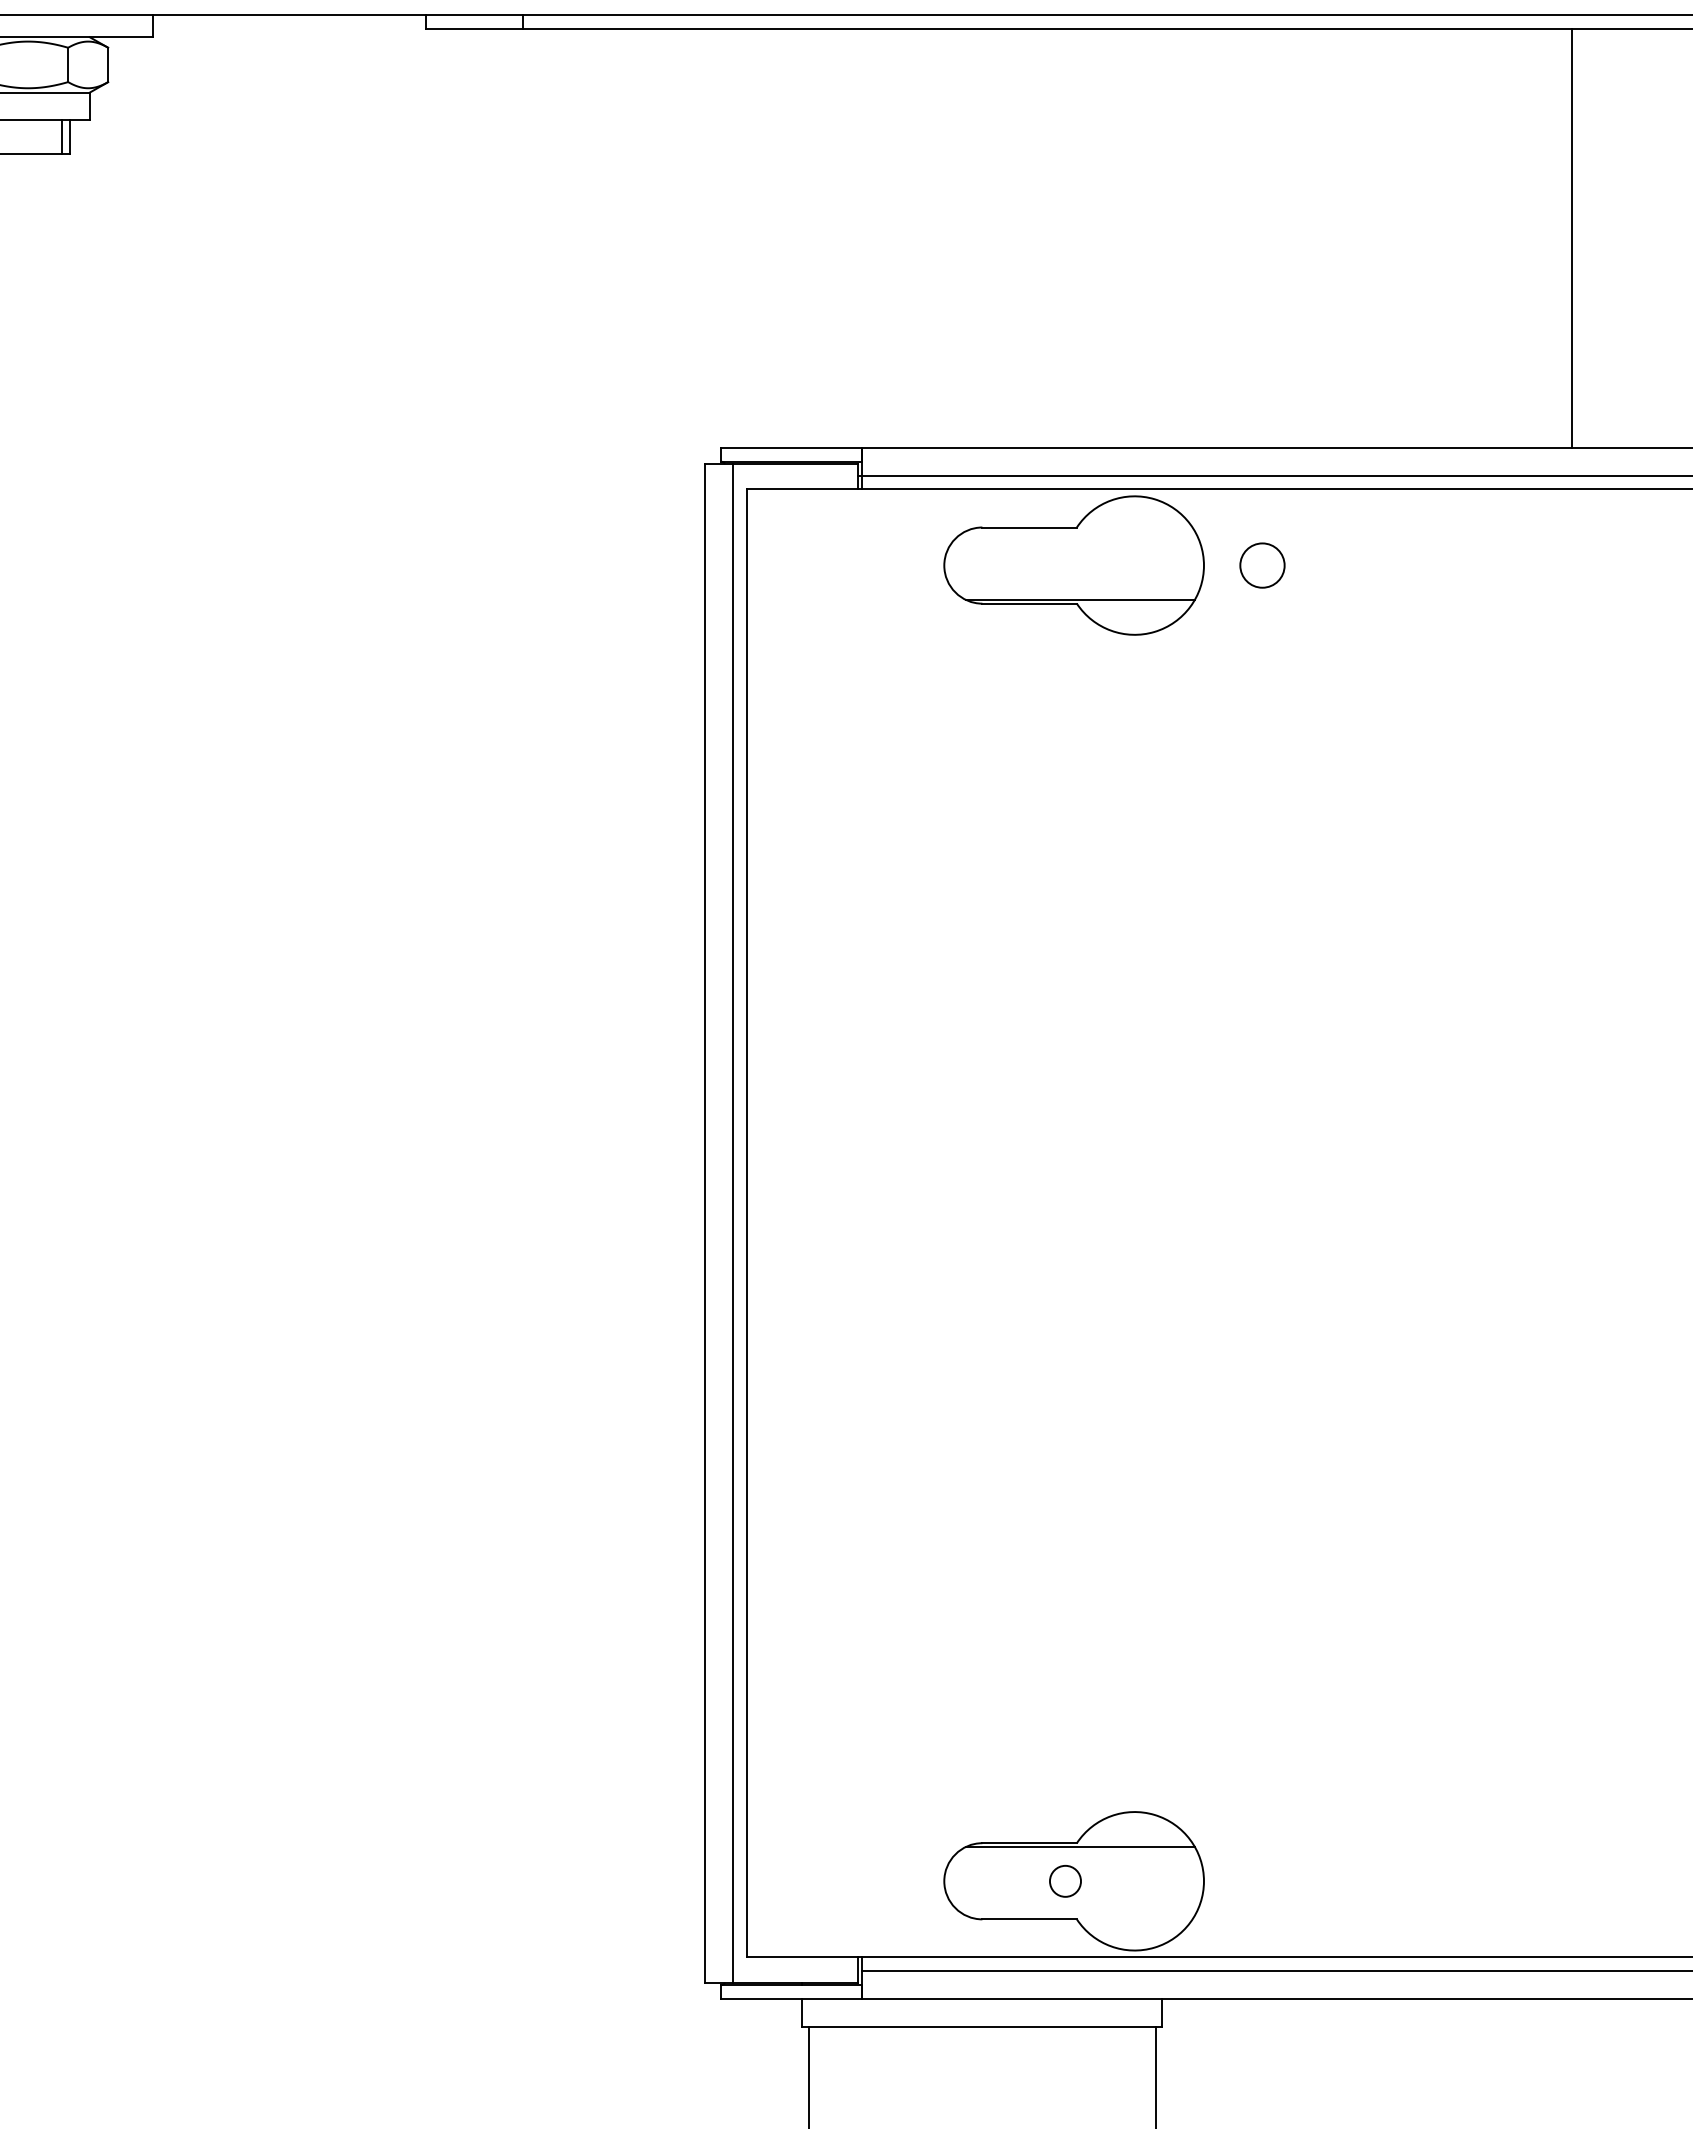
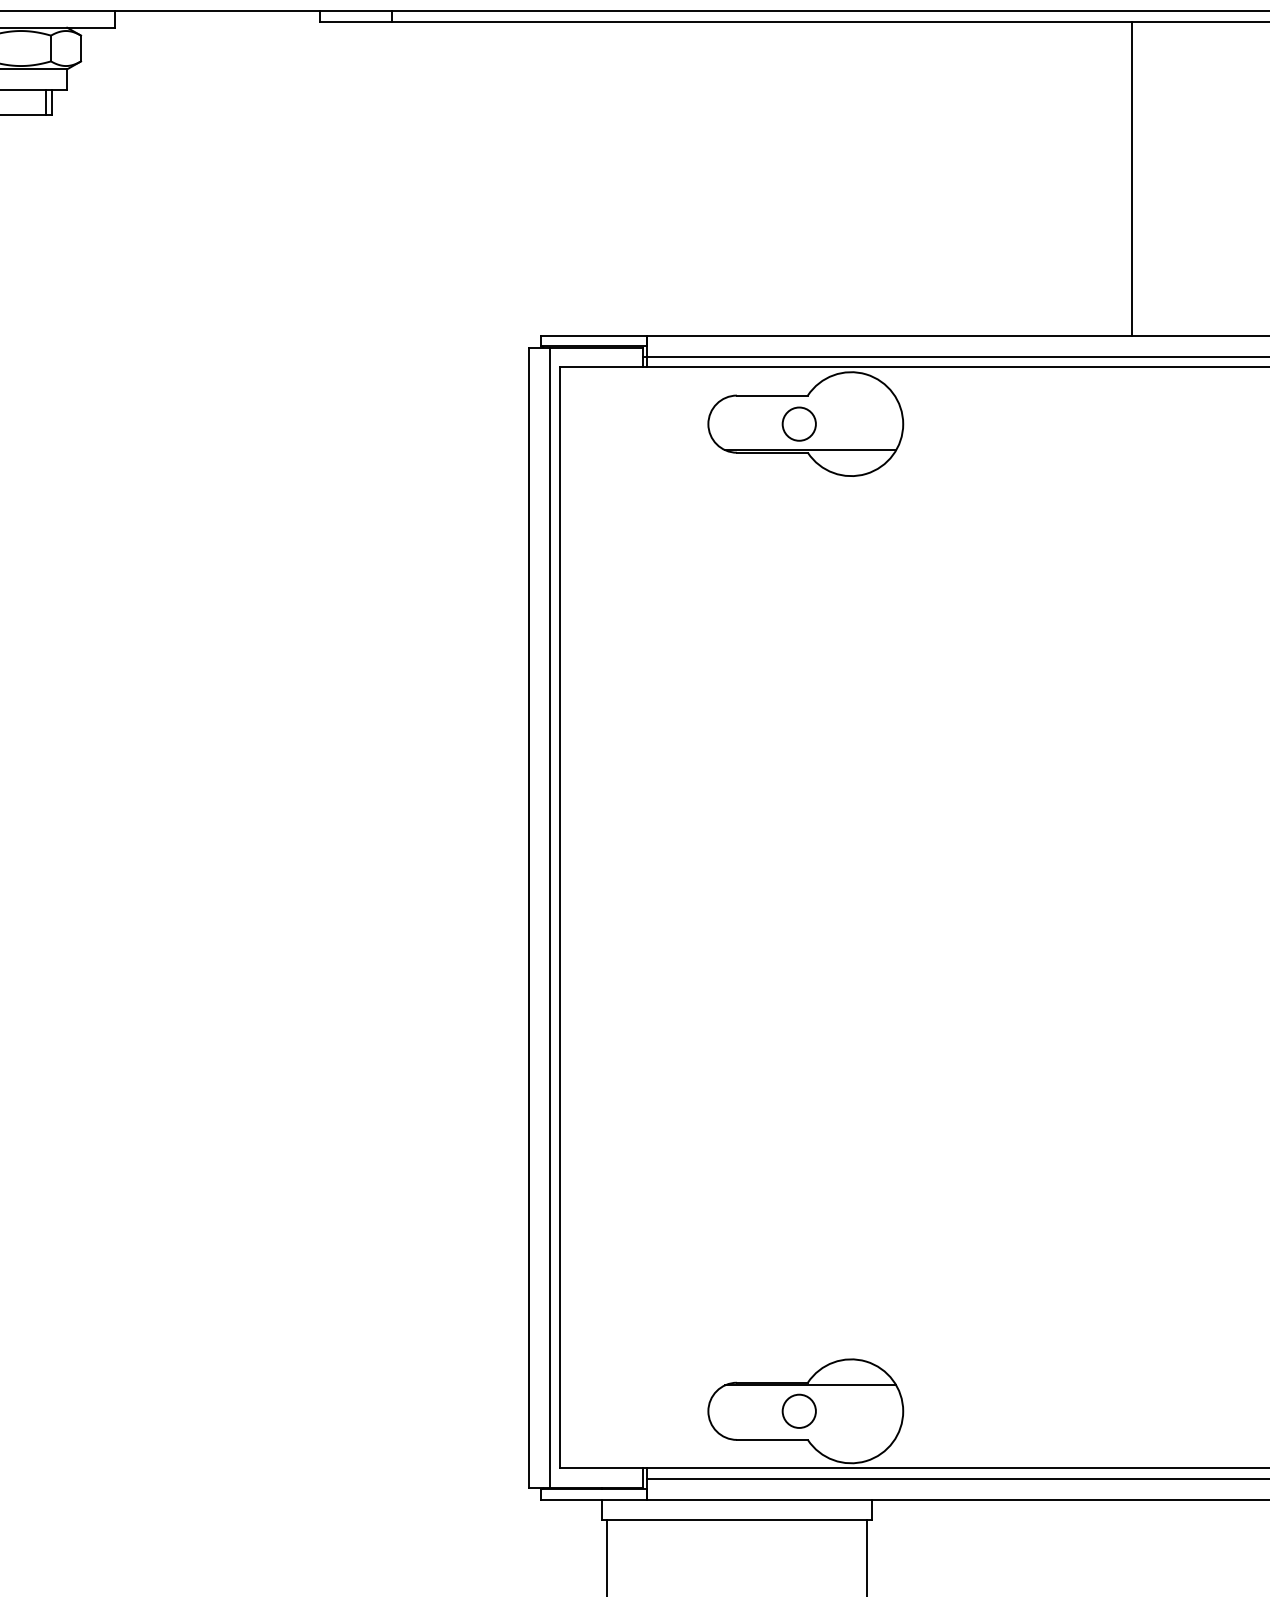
line: (1571, 237) -> (1131, 178), moved
circle: (1262, 565) -> (799, 424), moved
circle: (1065, 1881) -> (799, 1411), size x1.43

